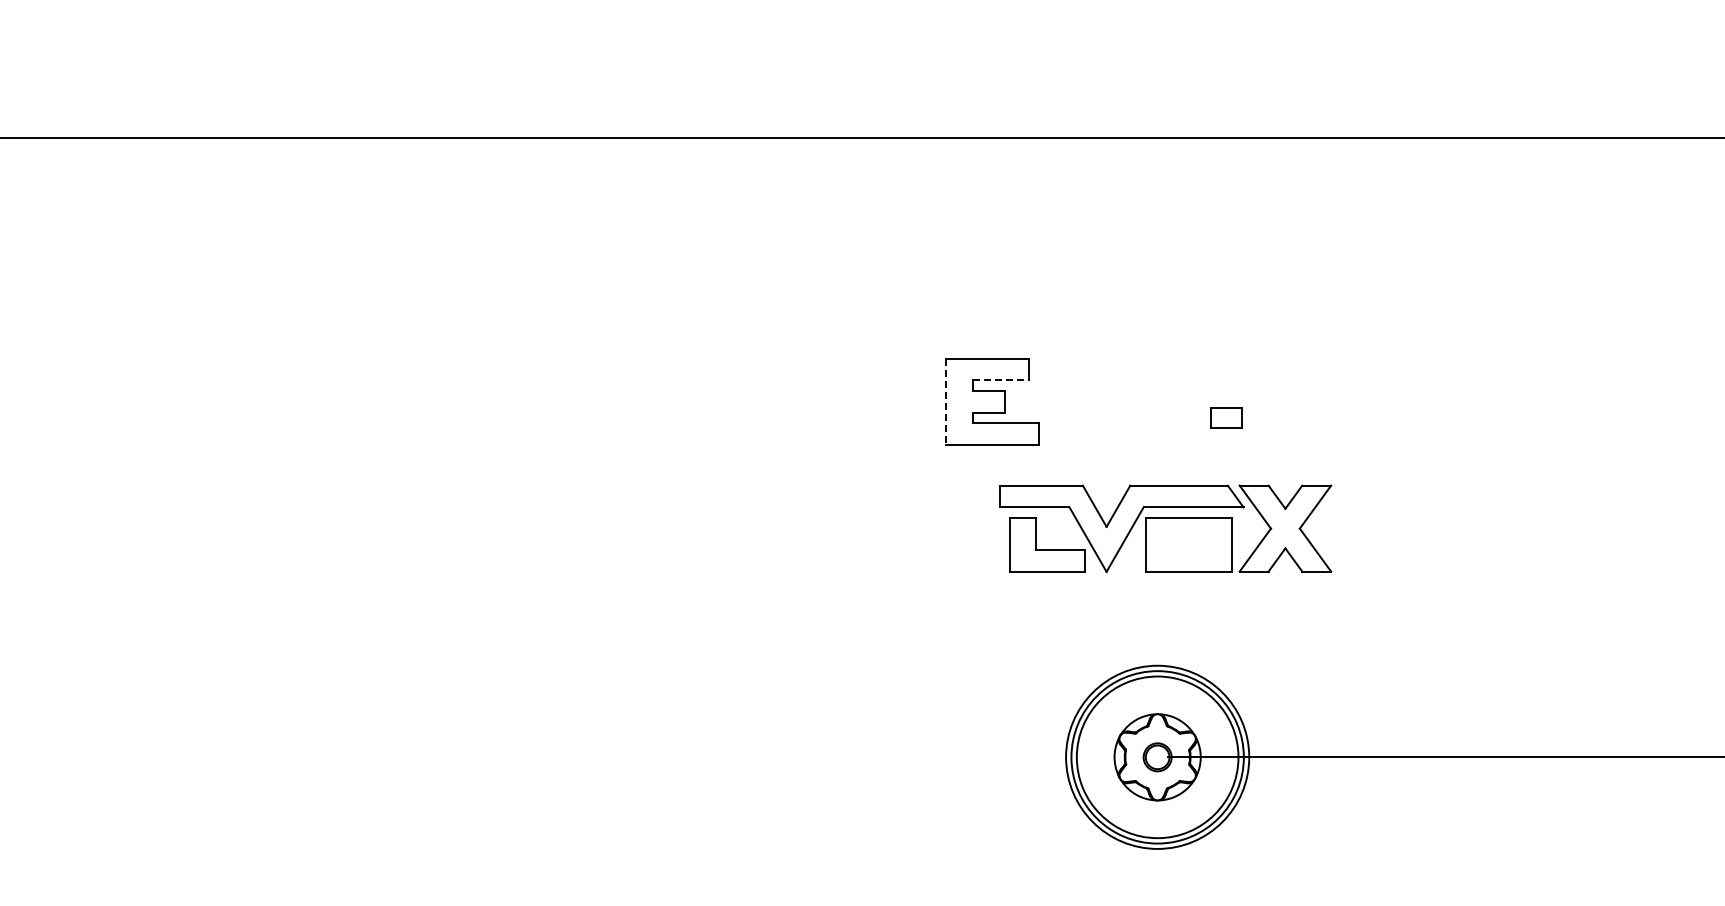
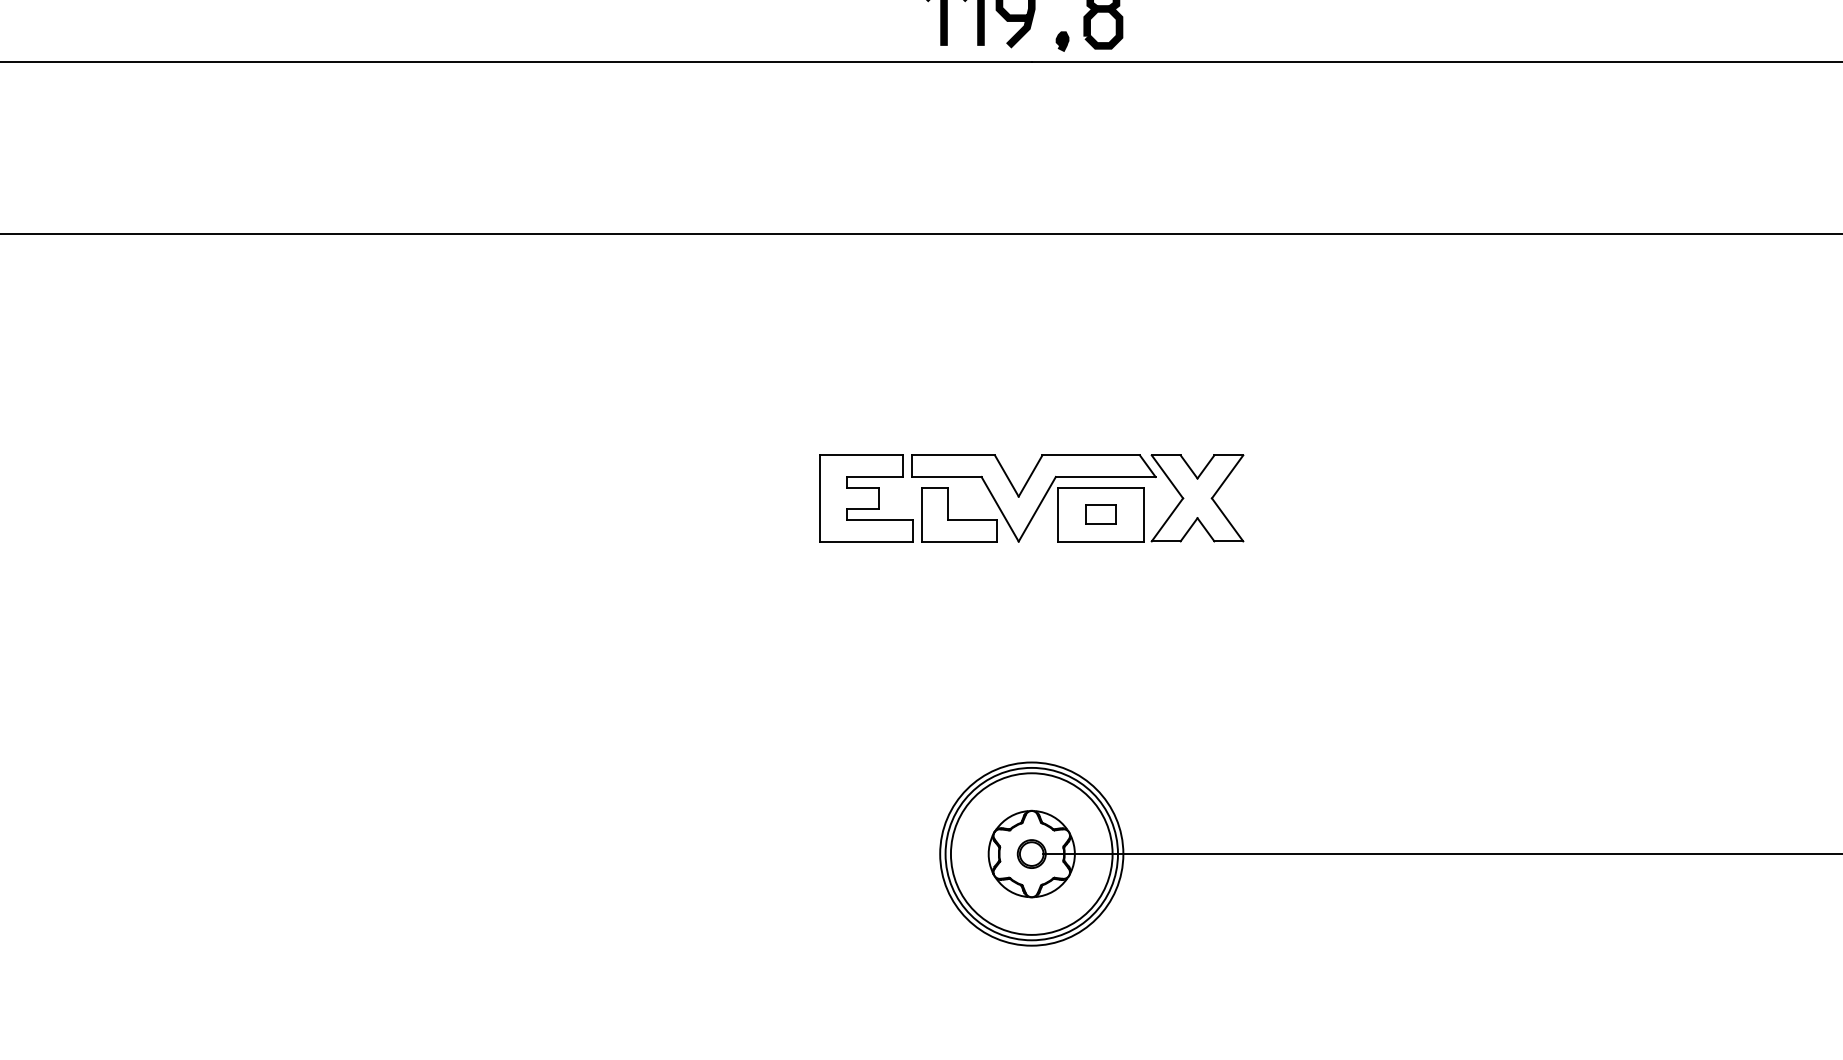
line: (1001, 379) -> (875, 476), dashed -> solid
line: (946, 402) -> (820, 499), dashed -> solid
part: (1165, 528) -> (1077, 498), moved

